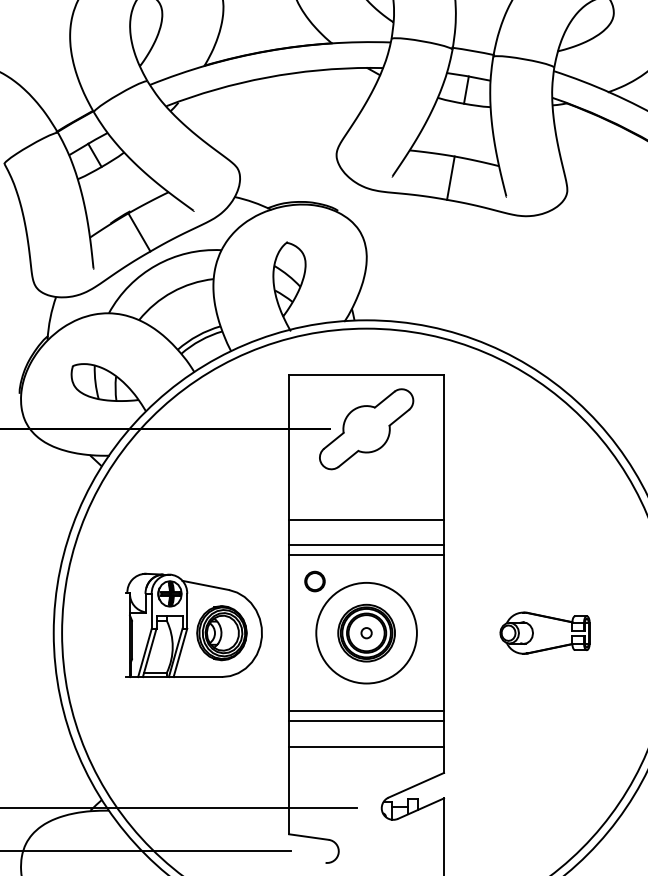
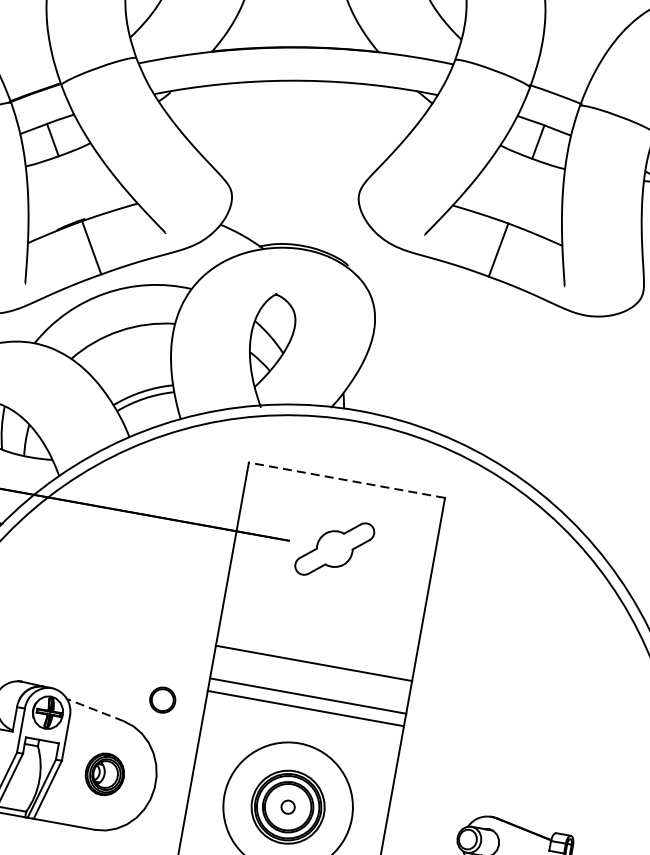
line: (366, 375) -> (346, 480), solid -> dashed
part: (366, 429) -> (334, 549), size x0.6
part: (314, 581) -> (162, 699), moved
line: (205, 585) -> (94, 710), solid -> dashed
part: (221, 633) -> (104, 774), size x0.6

